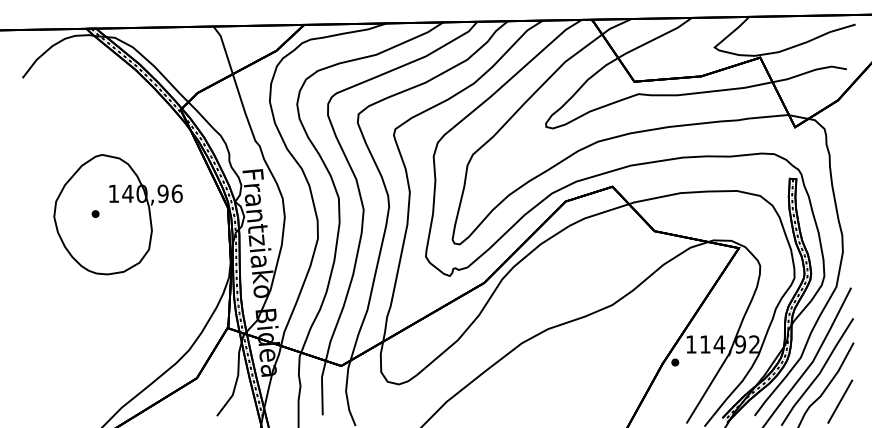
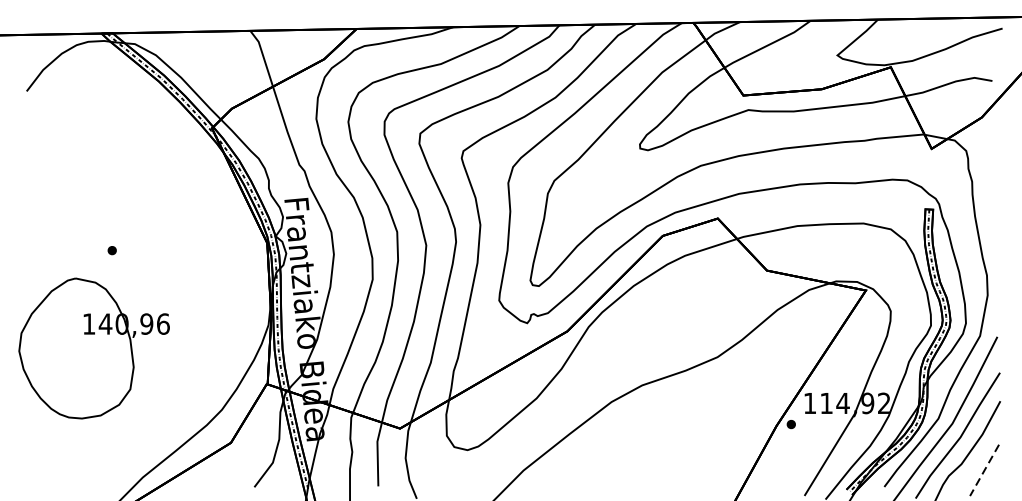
part: (117, 214) -> (93, 348), moved
line: (840, 402) -> (984, 471), solid -> dashed

